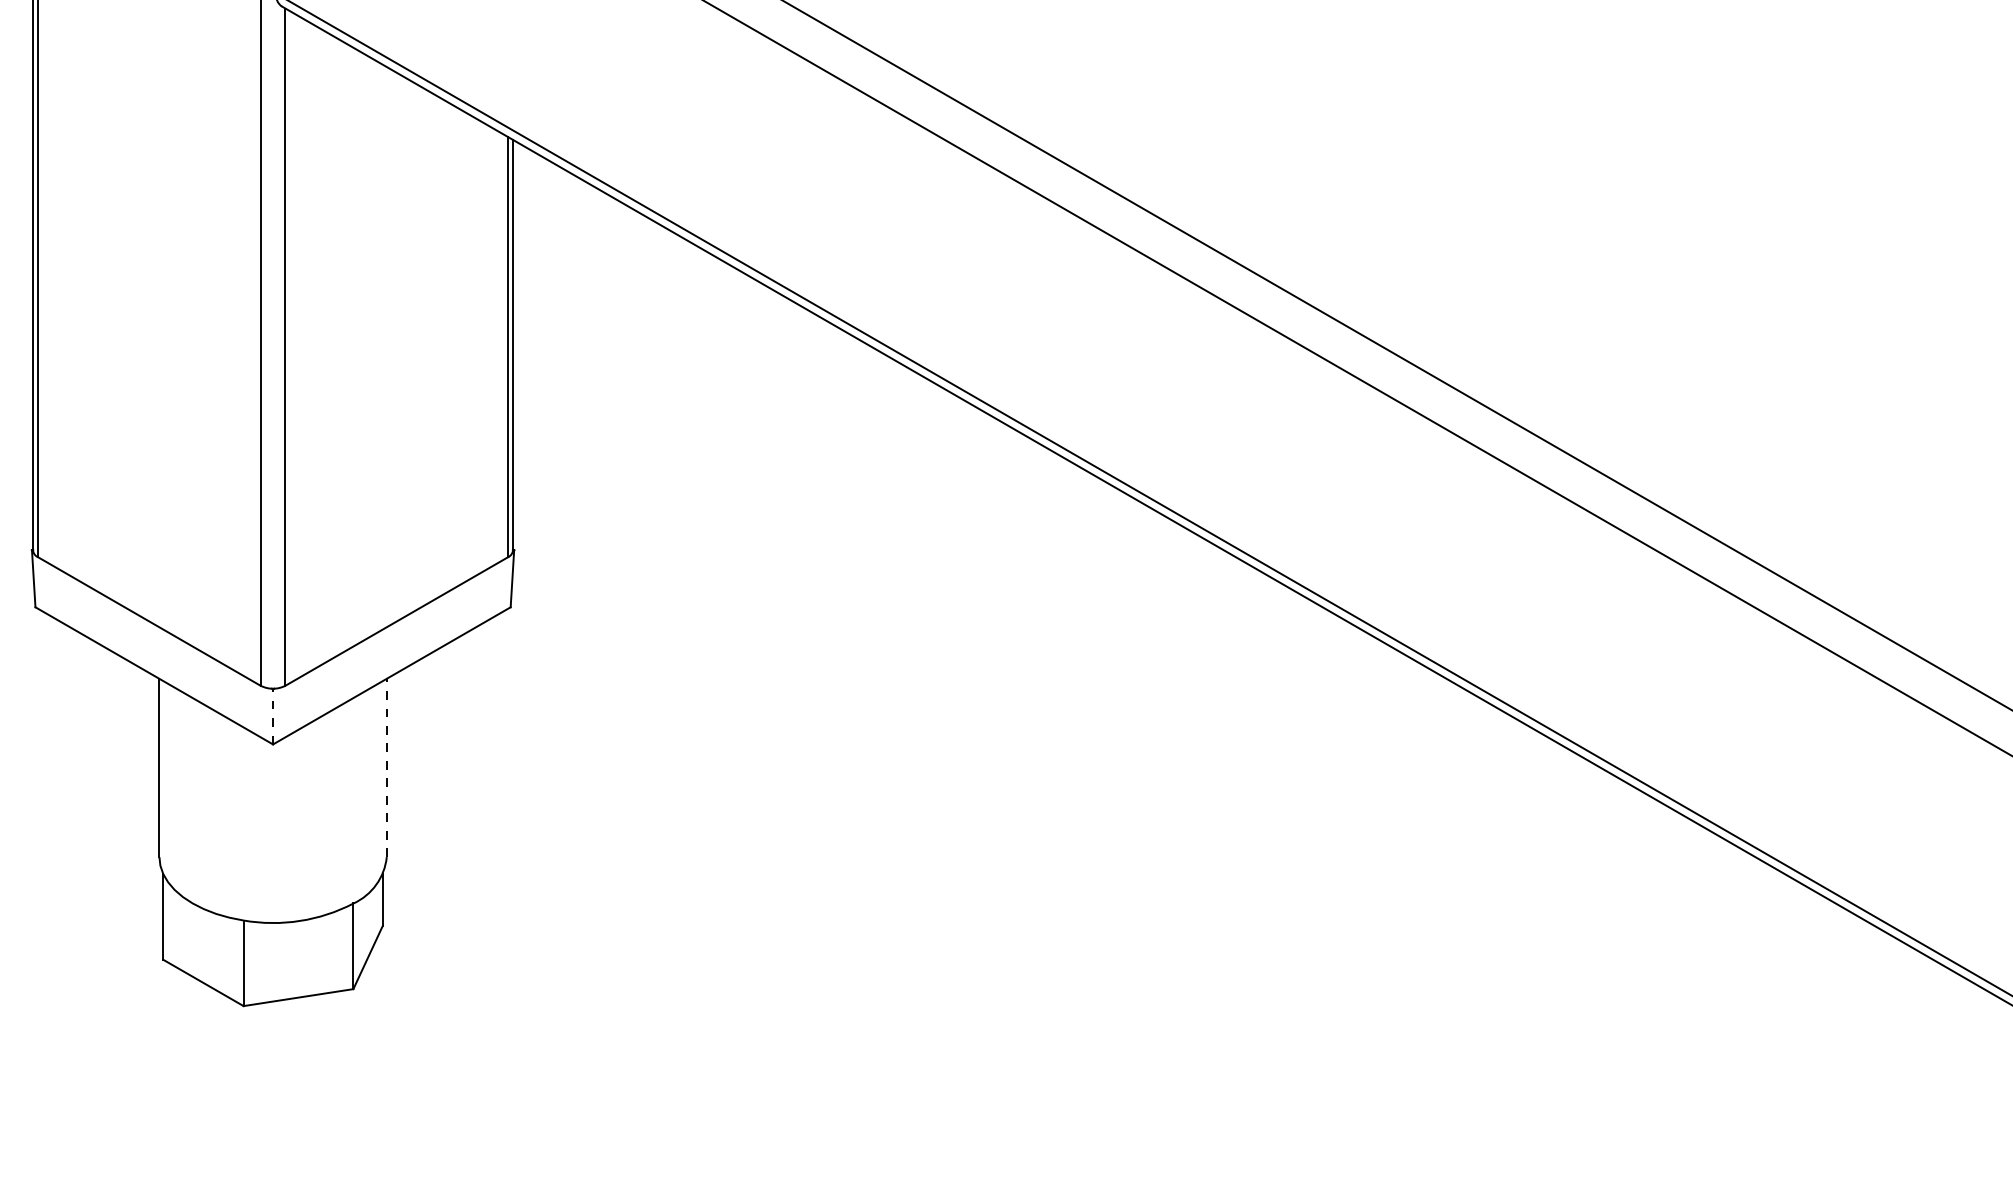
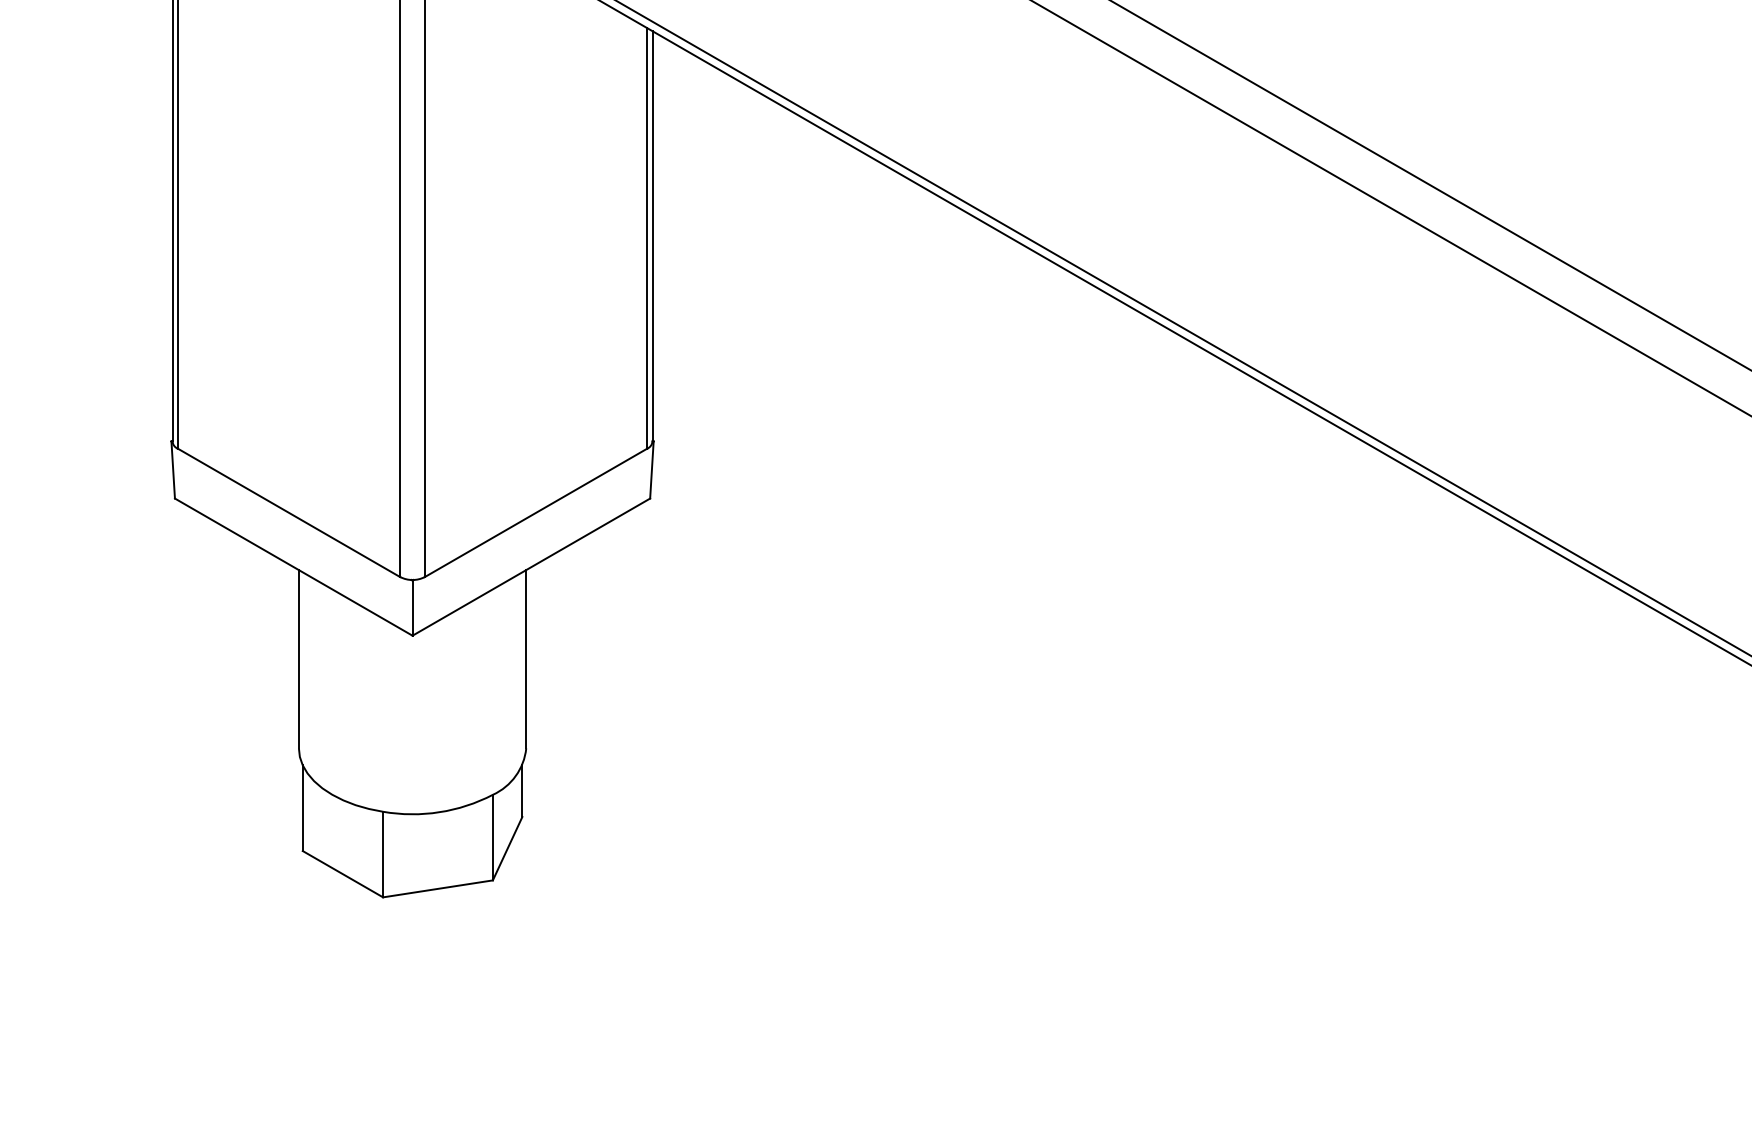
line: (273, 716) -> (412, 607), dashed -> solid
line: (386, 767) -> (525, 658), dashed -> solid

